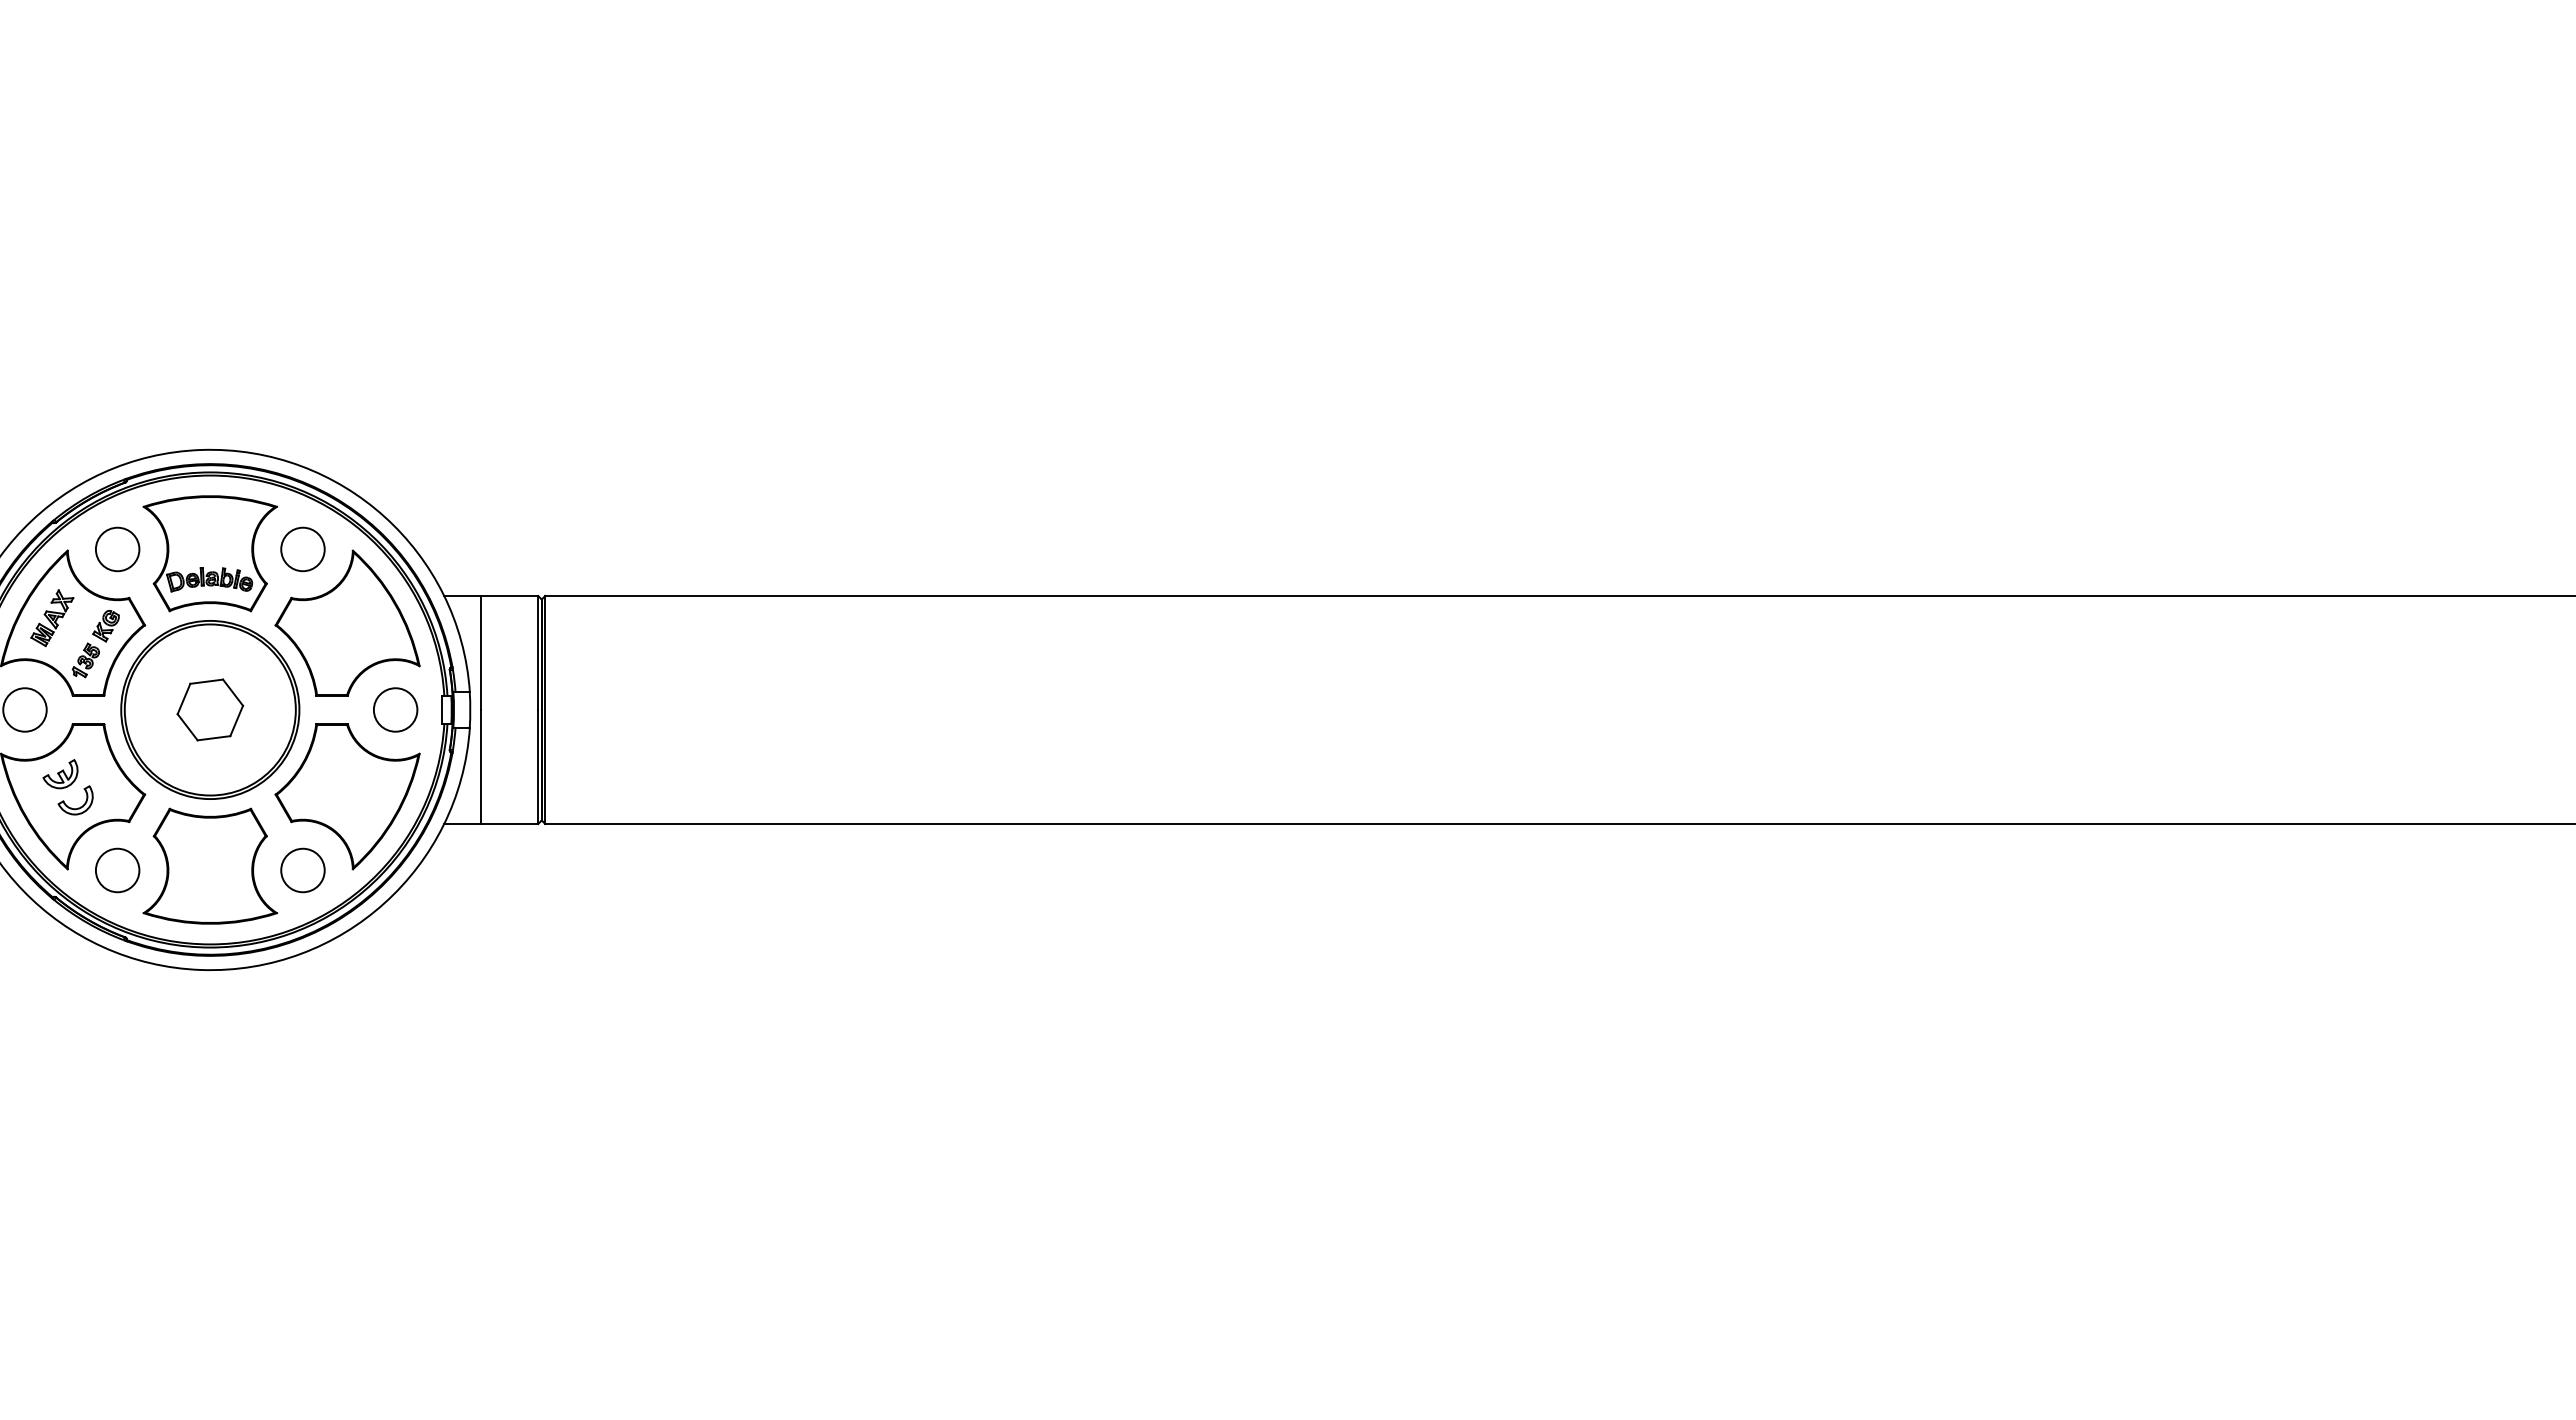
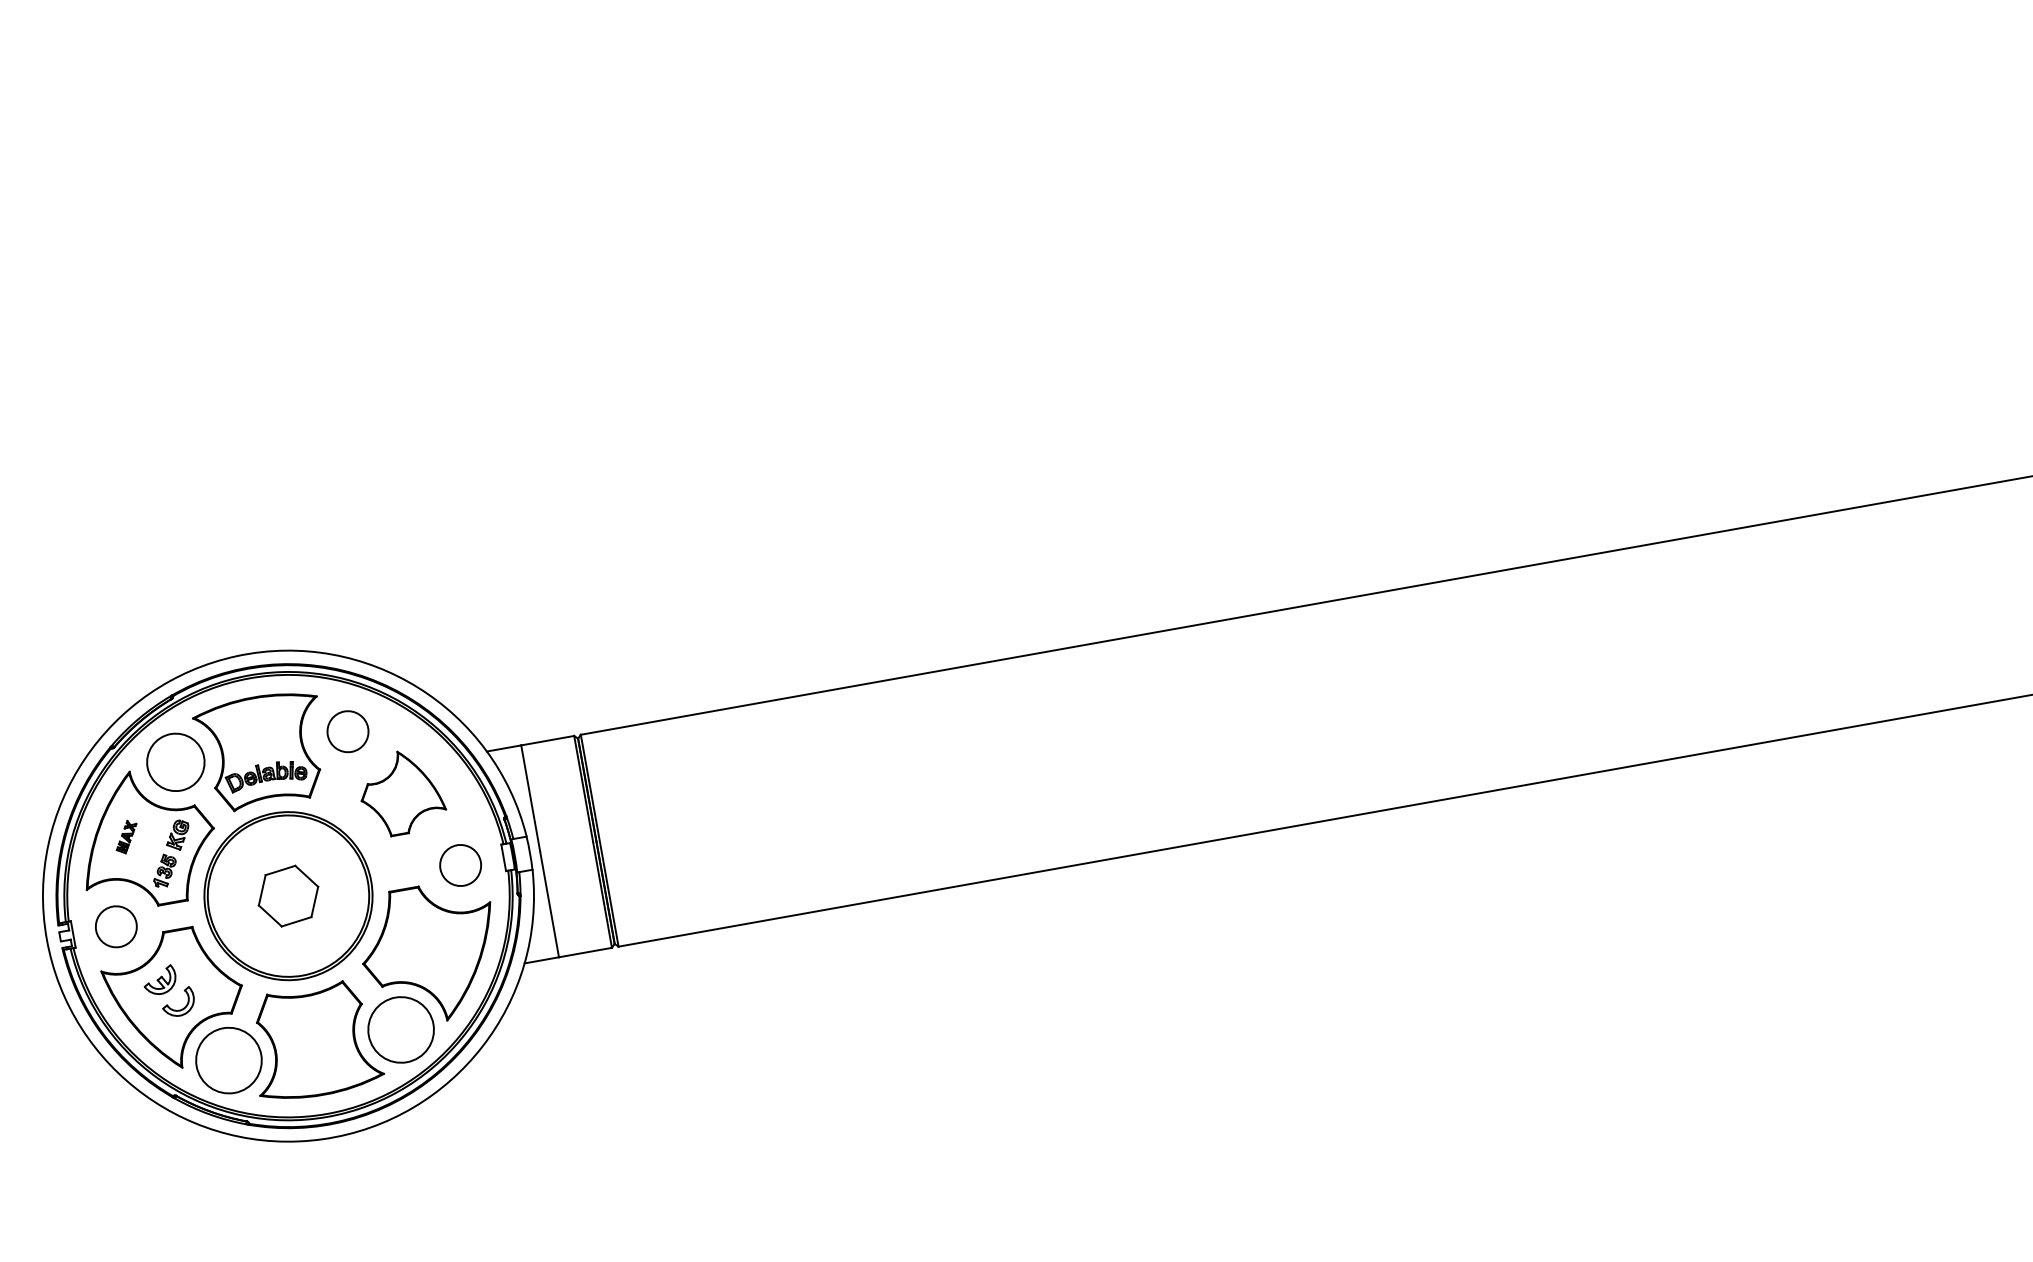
circle: (117, 549) -> (175, 762), size x1.4
part: (52, 618) -> (126, 837), size x0.6
part: (347, 622) -> (401, 792), size x0.6
circle: (117, 870) -> (228, 1060), size x1.6
circle: (302, 870) -> (400, 1030), size x1.6

